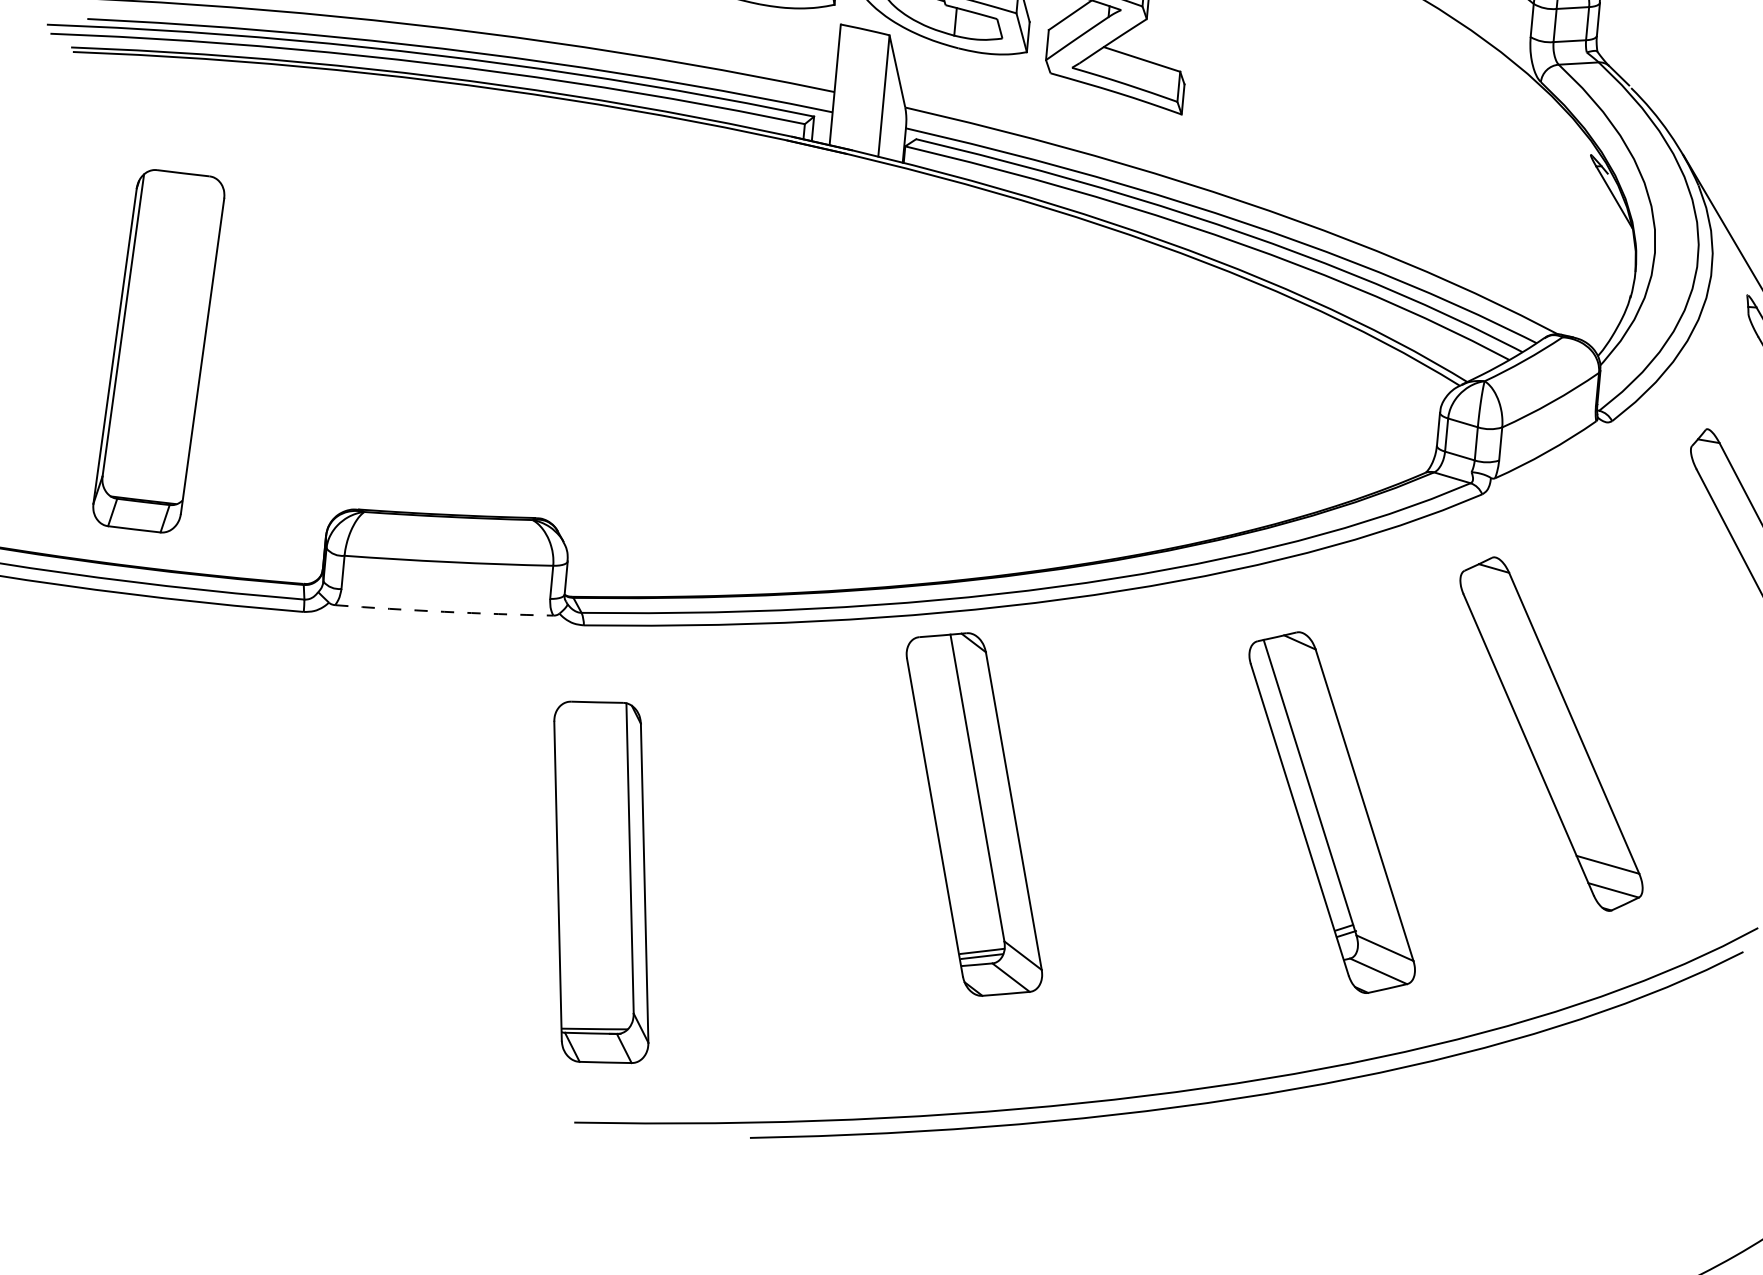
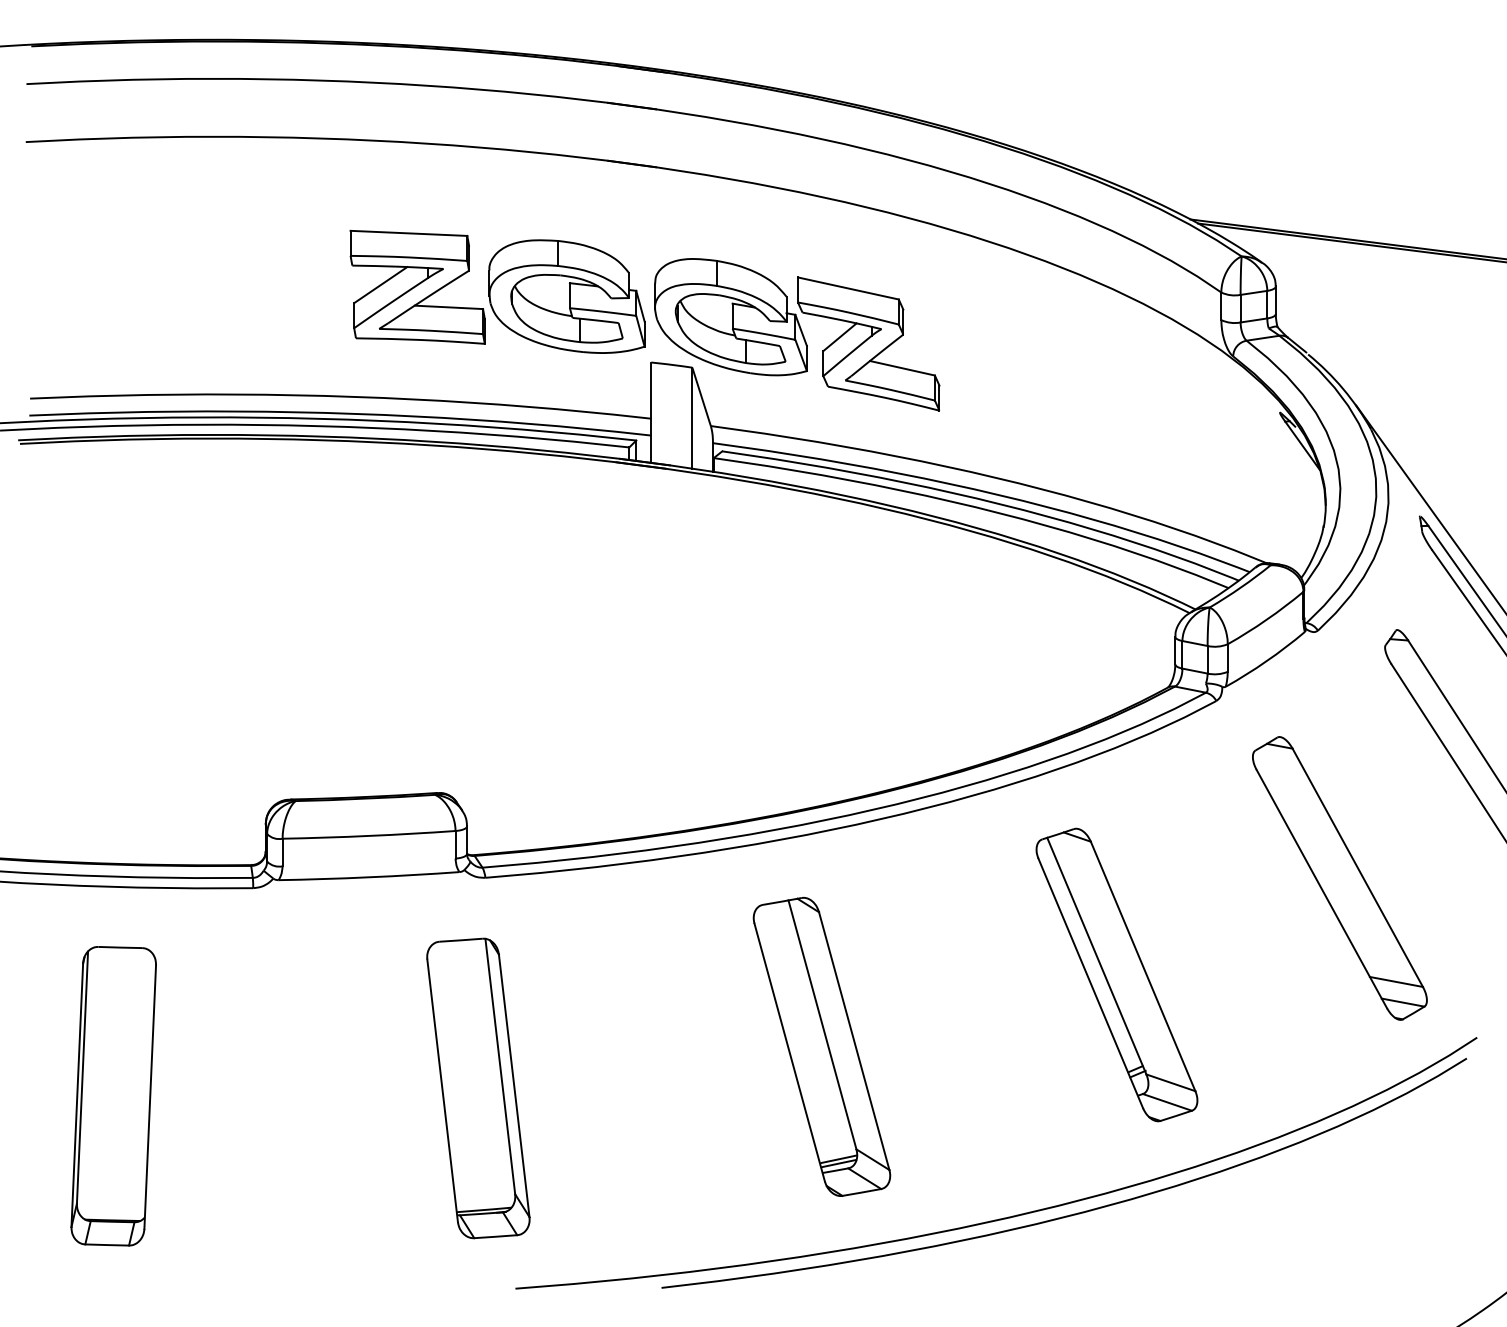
part: (158, 351) -> (113, 1096), moved
arc: (444, 612) -> (369, 877), dashed -> solid
part: (1551, 734) -> (1339, 878), moved
part: (973, 813) -> (821, 1046), moved
part: (601, 882) -> (478, 1088), moved

